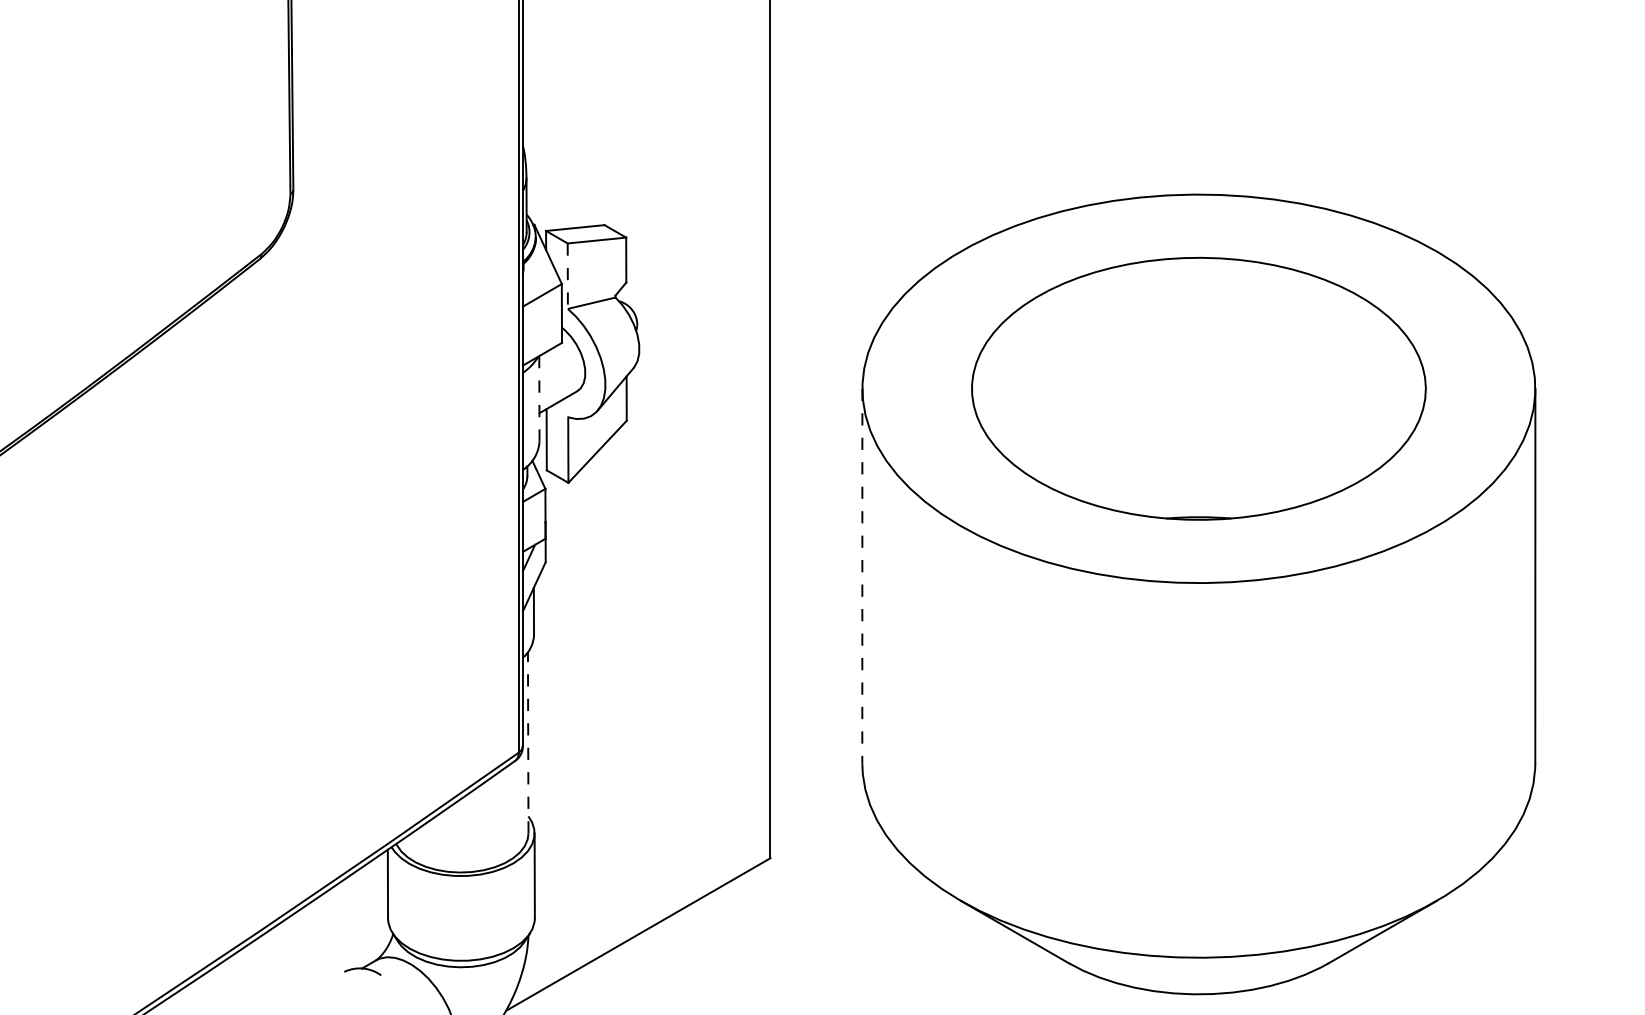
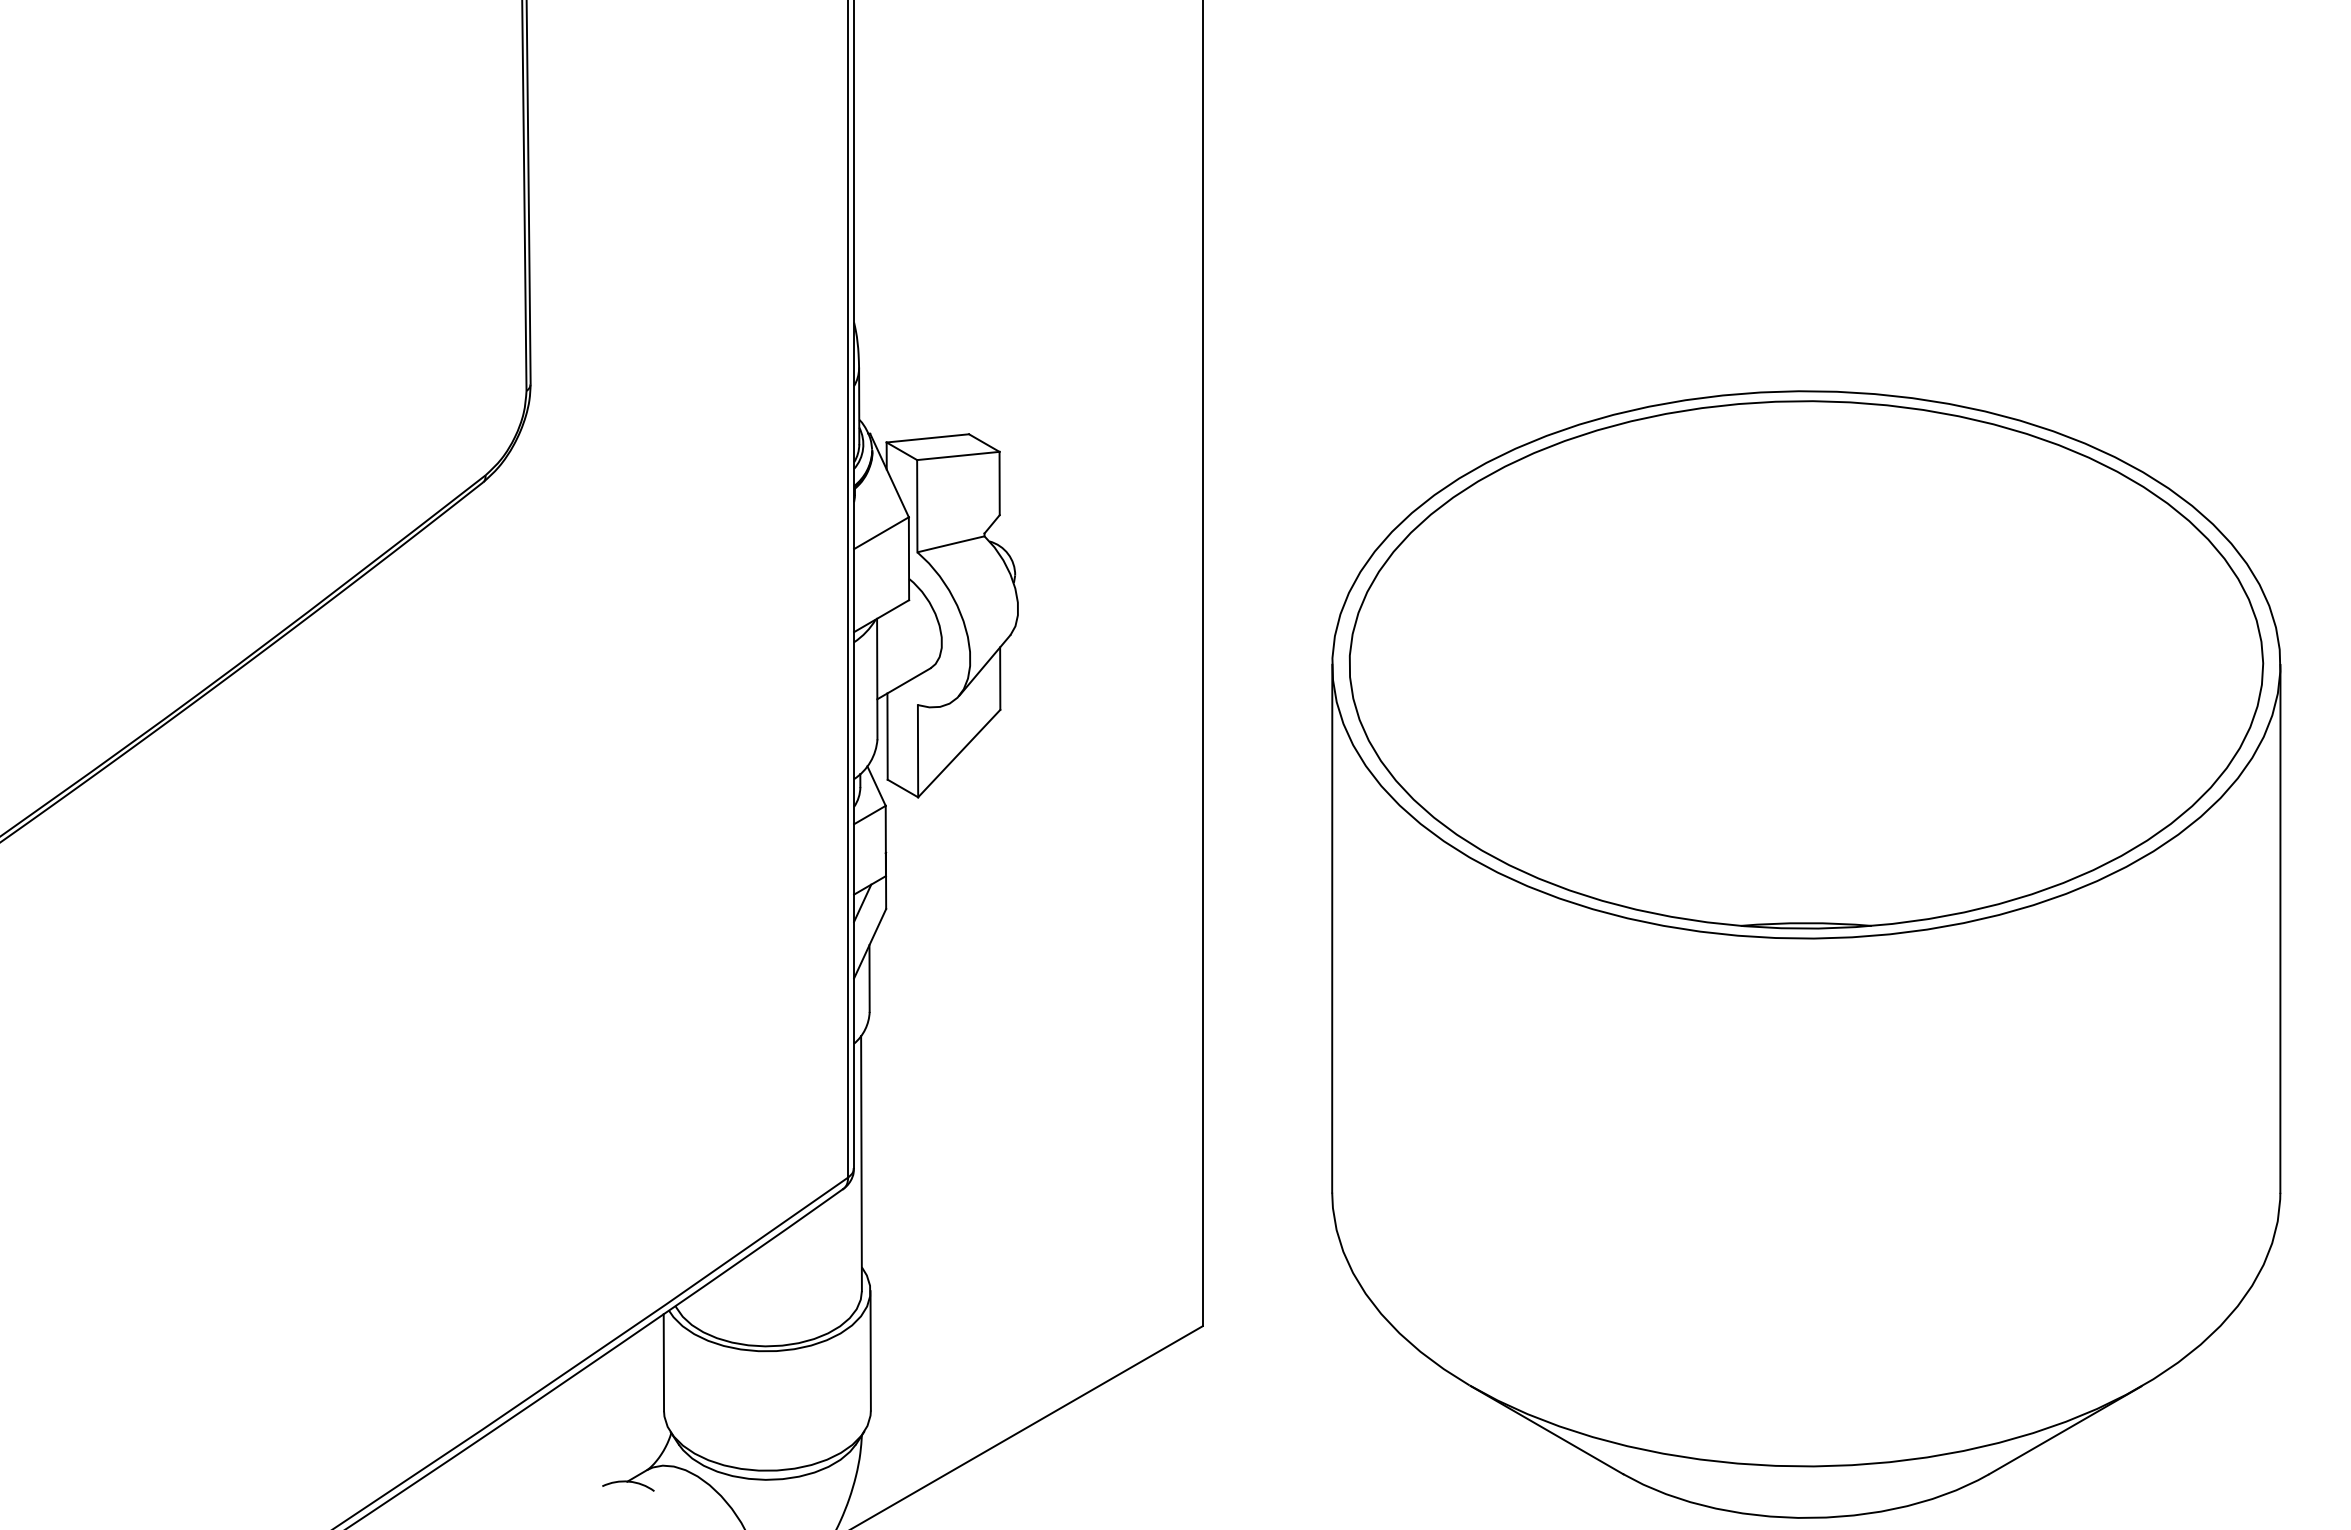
line: (567, 276) -> (917, 506), dashed -> solid
part: (1198, 388) -> (1806, 664), size x1.43
line: (539, 398) -> (877, 678), dashed -> solid
line: (862, 575) -> (1332, 928), dashed -> solid
line: (528, 742) -> (861, 1163), dashed -> solid

